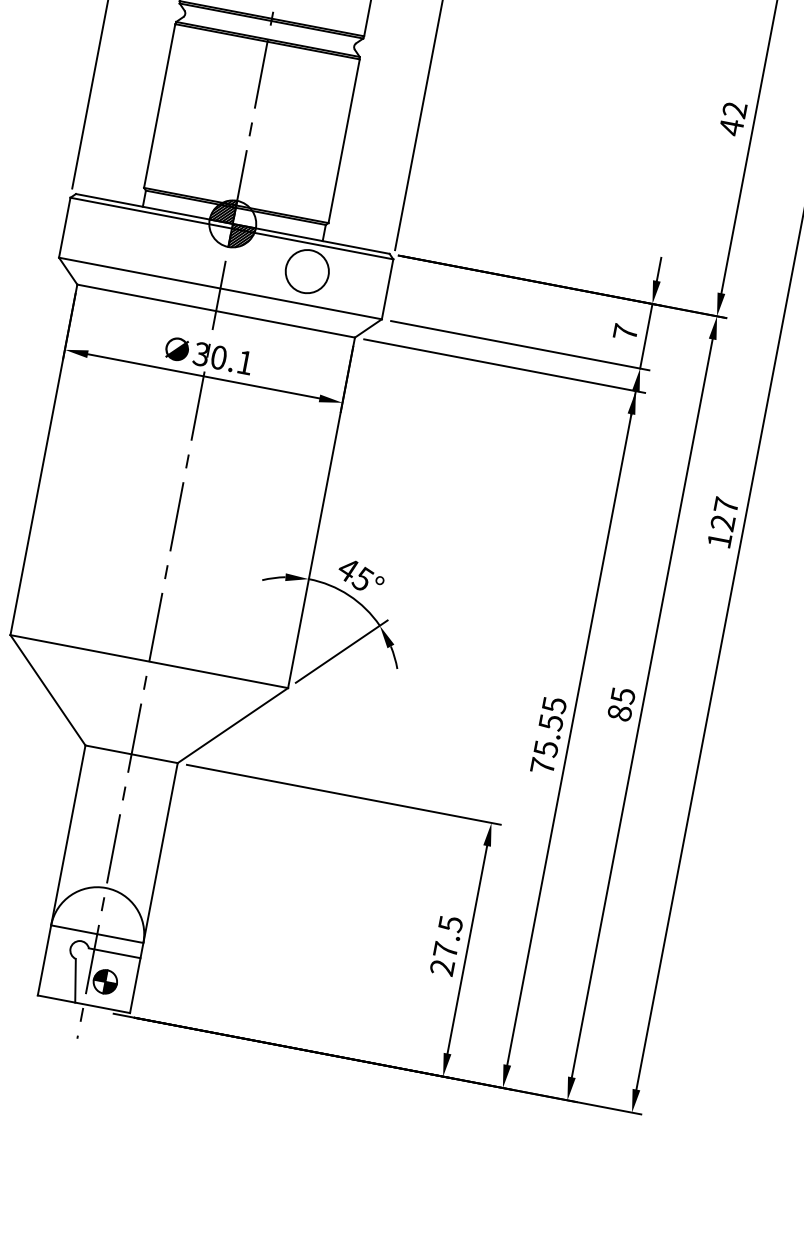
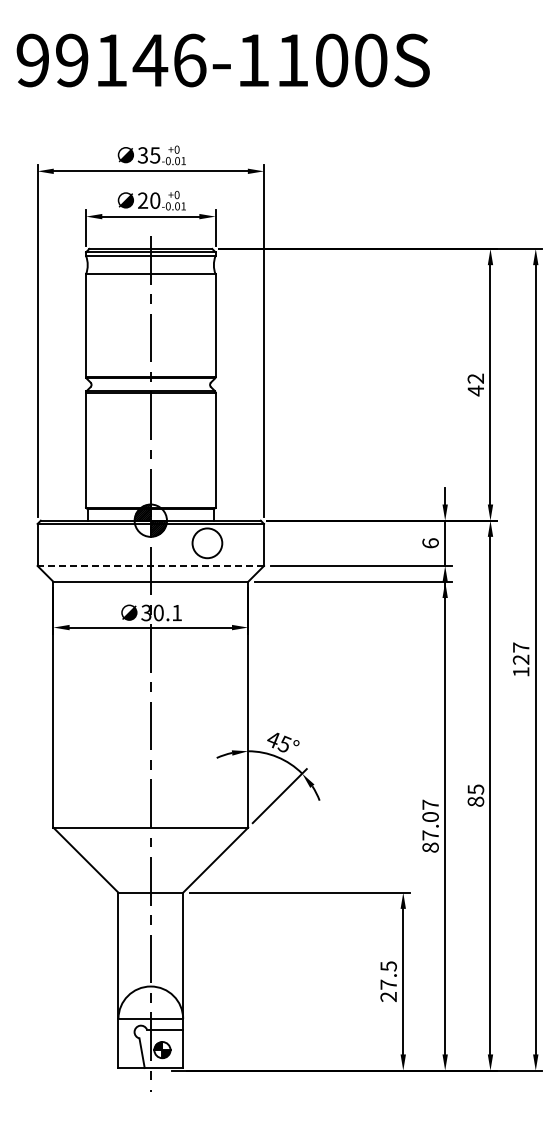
line: (220, 287) -> (150, 565), solid -> dashed
text: (625, 332) -> (430, 543), 7 -> 6
text: (548, 734) -> (430, 825), 75.55 -> 87.07

